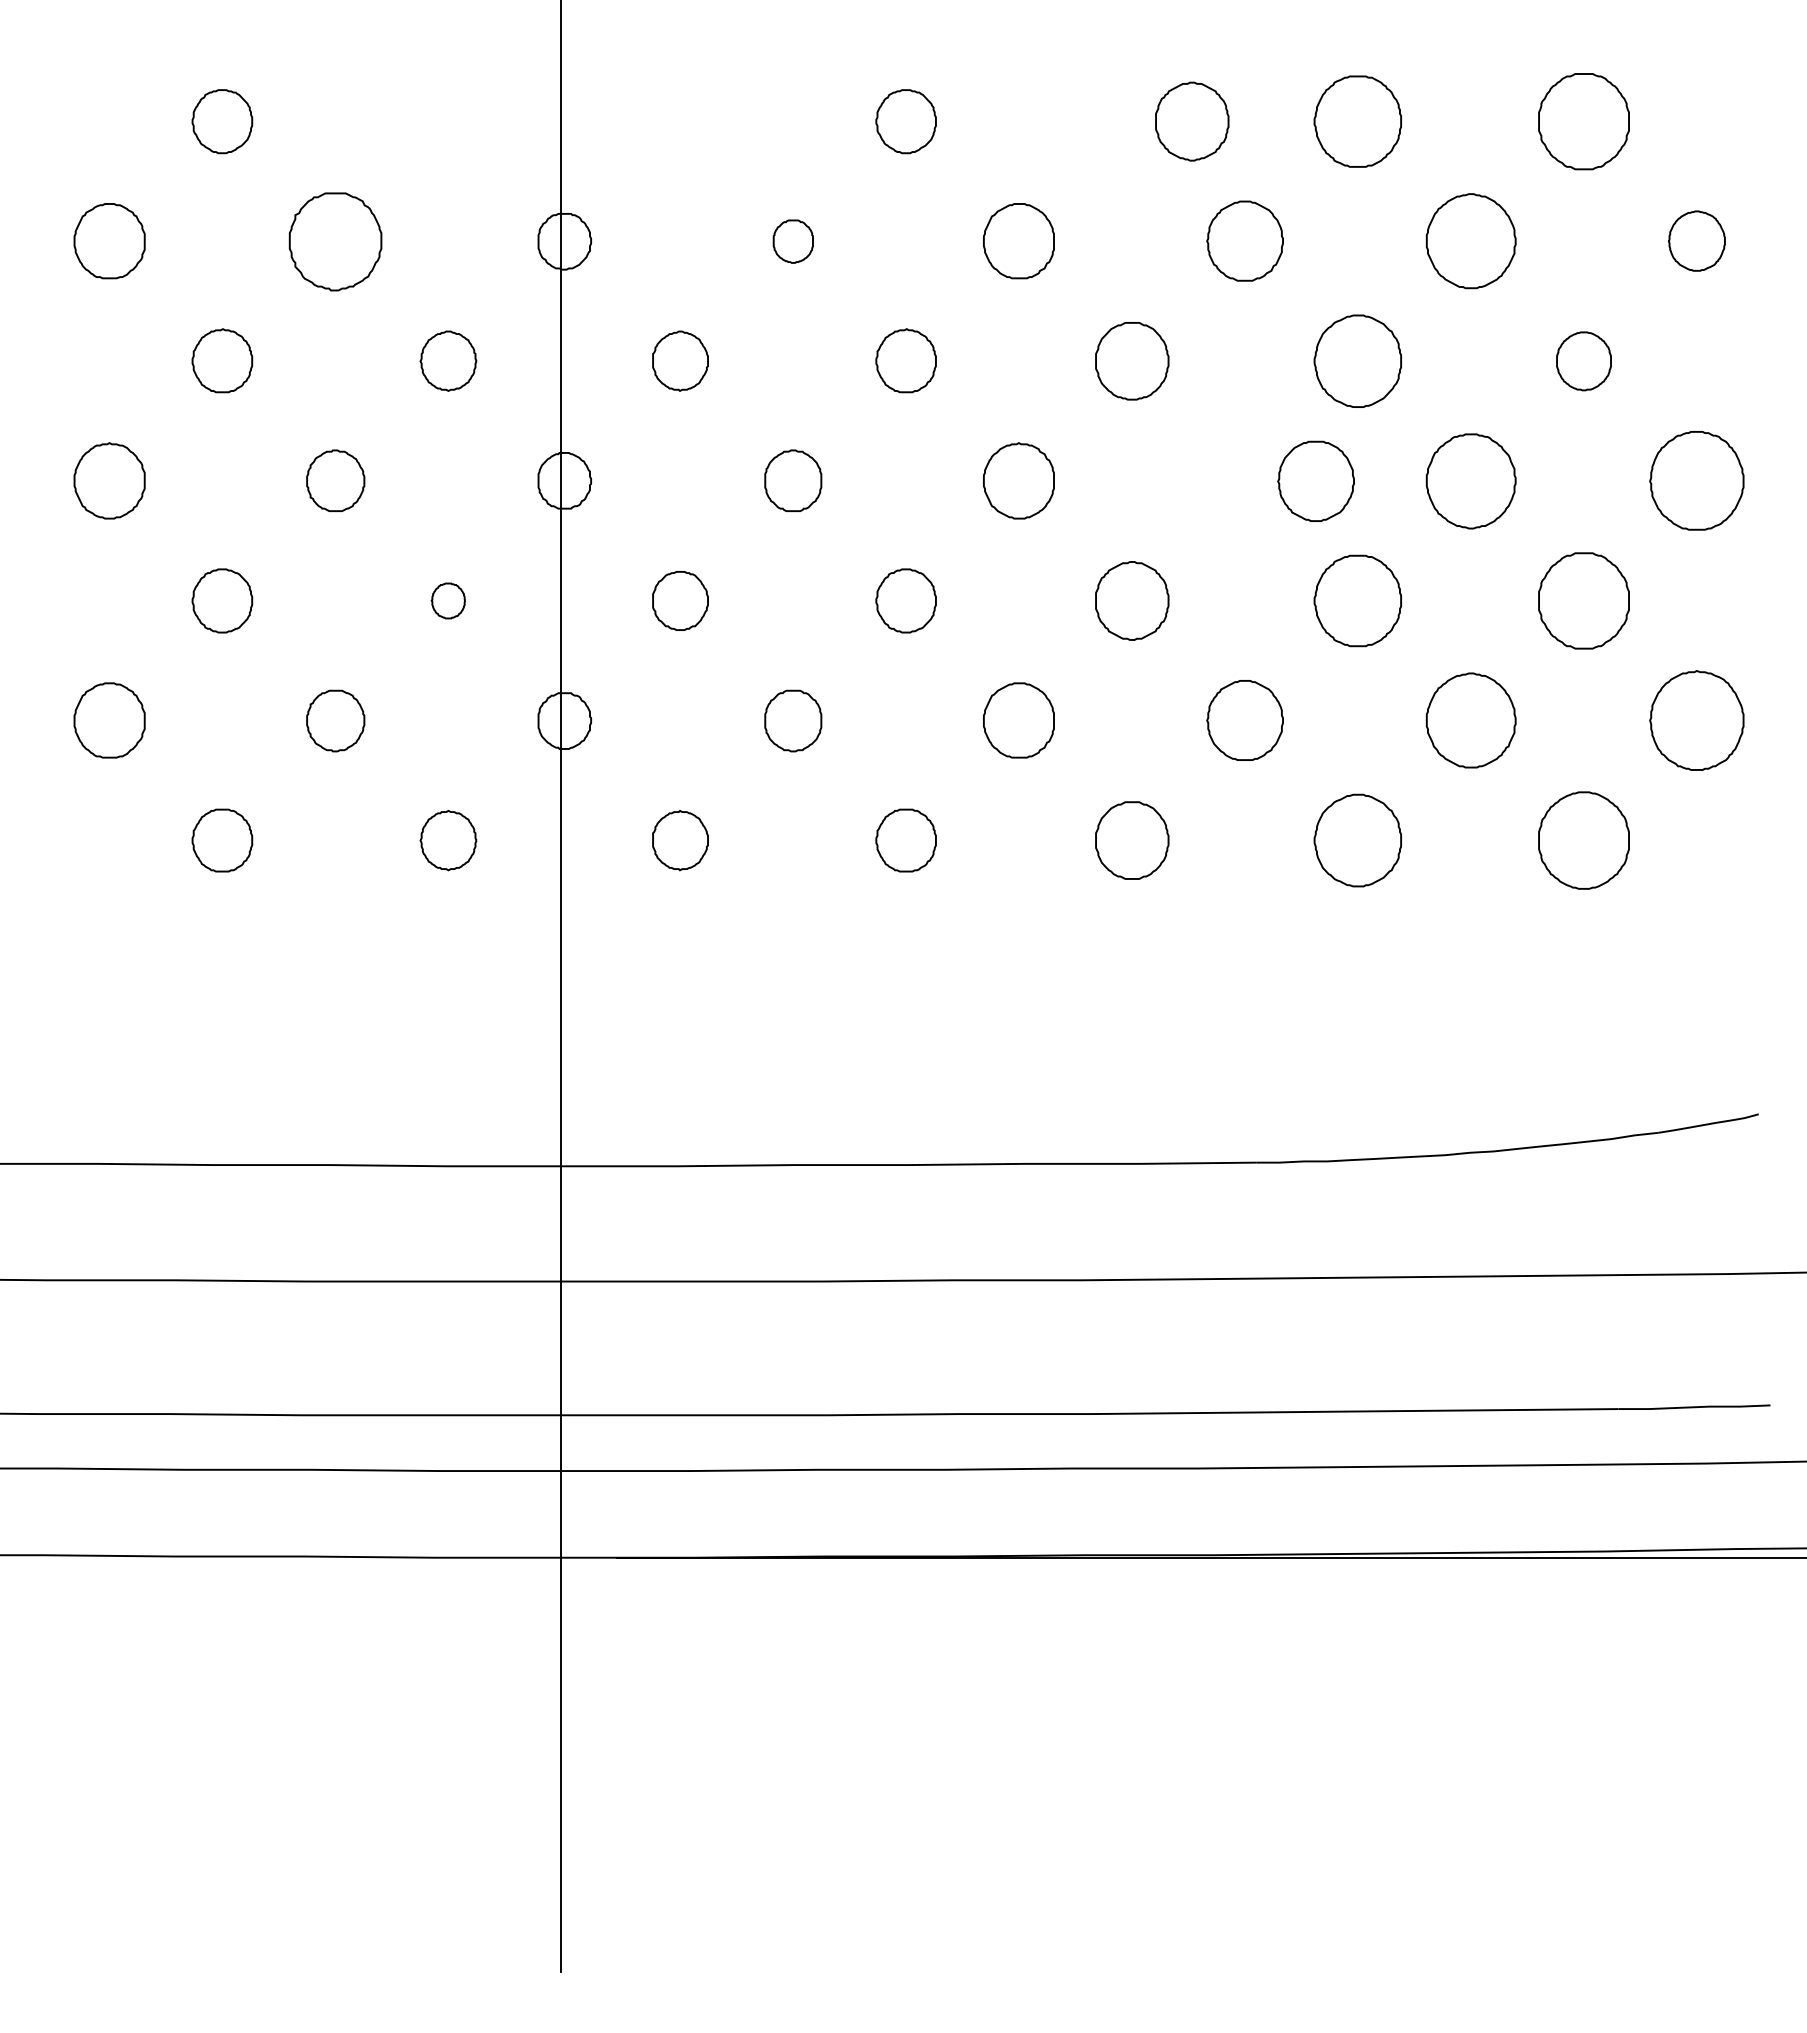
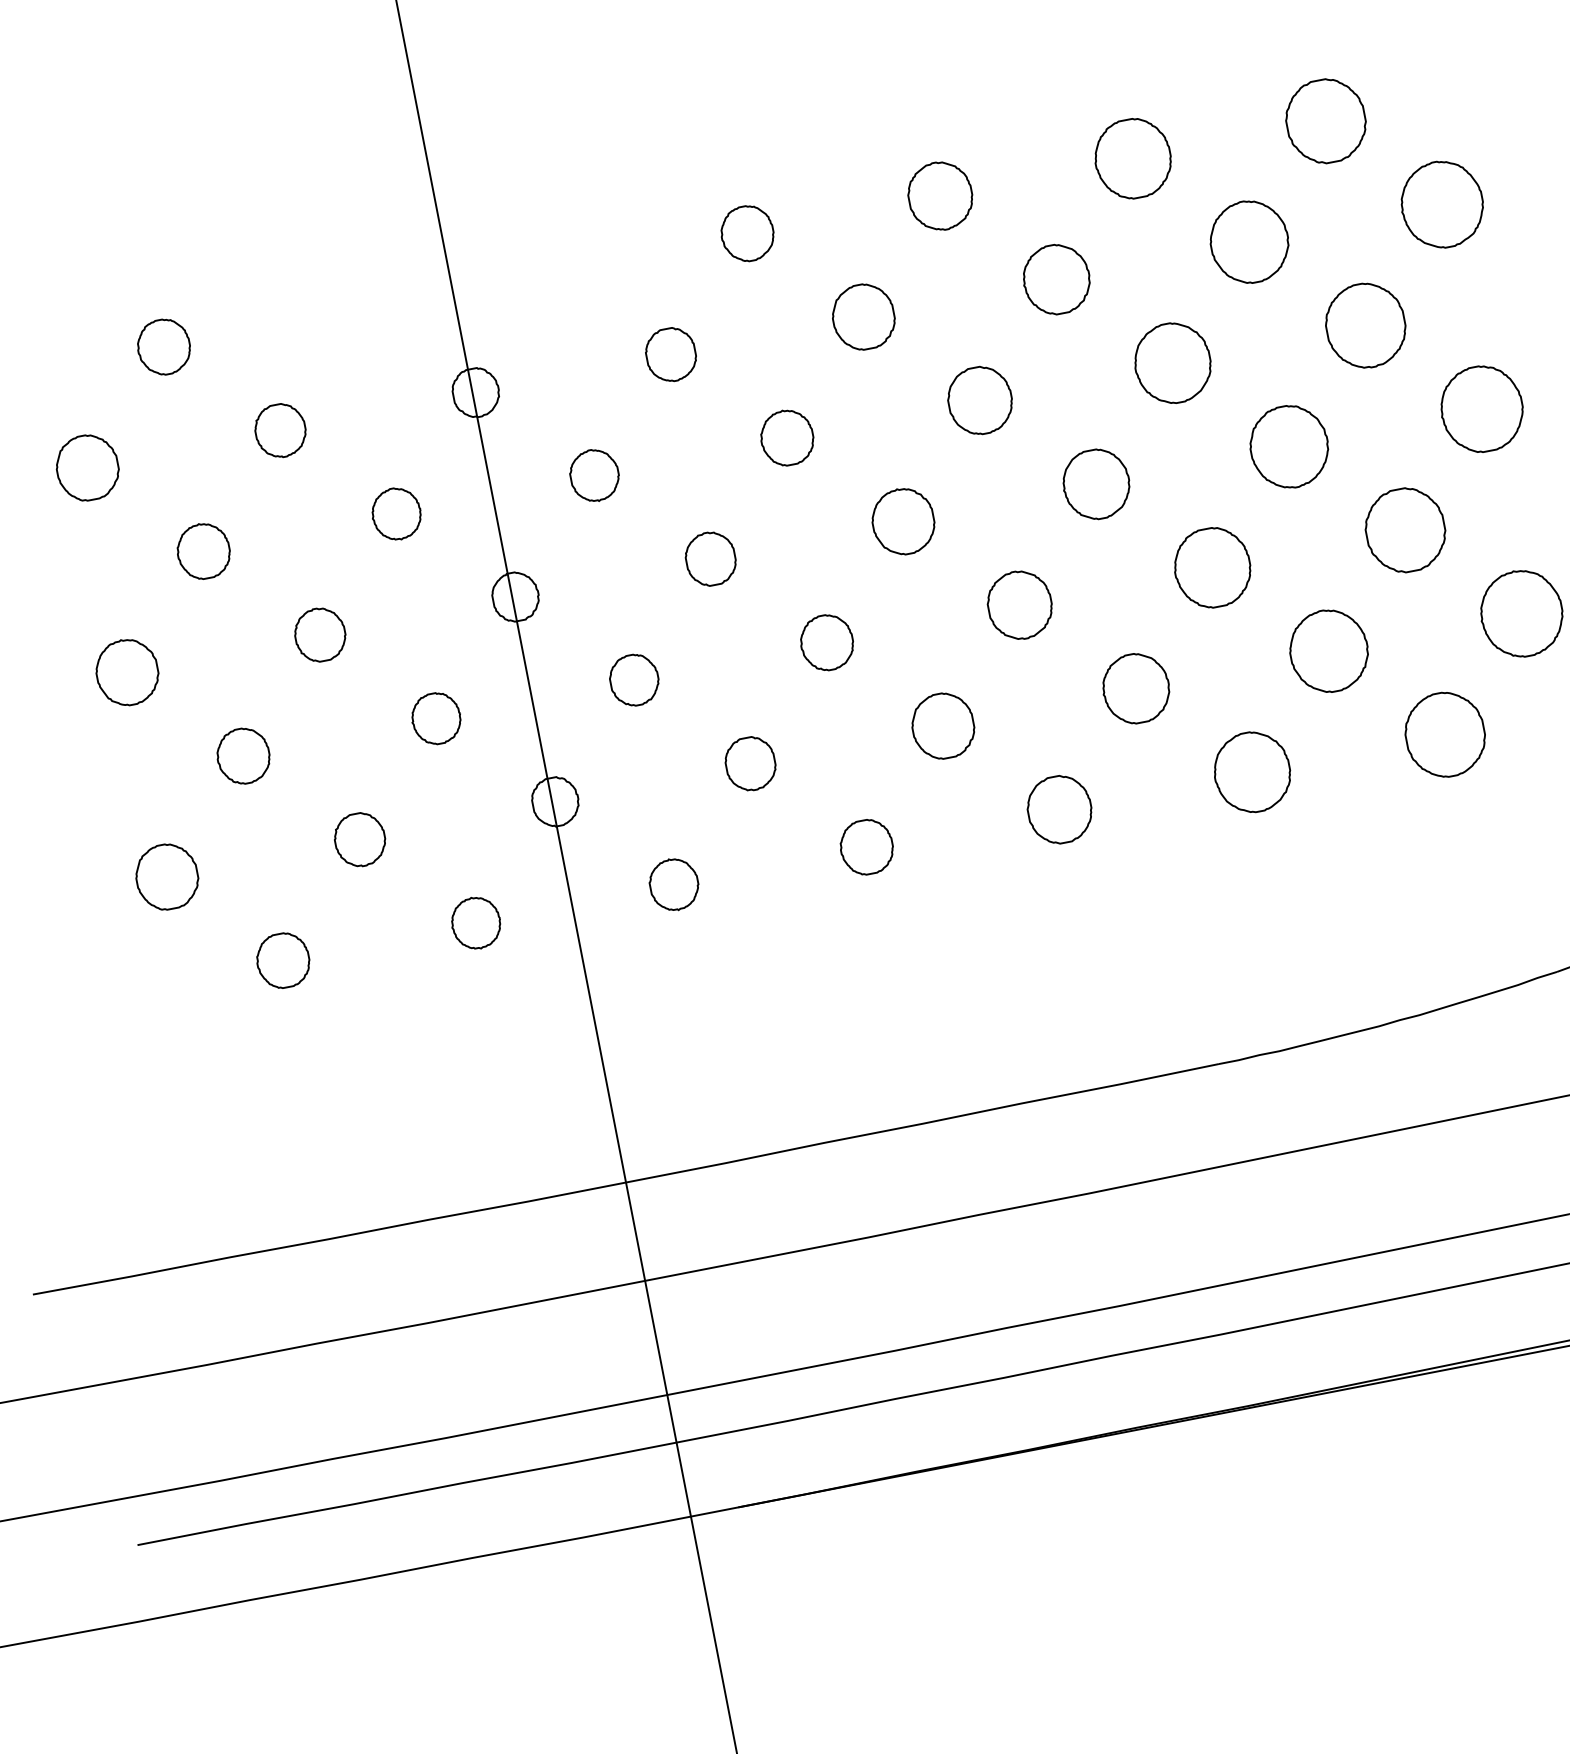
part: (1192, 121) -> (940, 196), moved
part: (1696, 240) -> (1441, 204), size x1.67
part: (335, 241) -> (280, 430), size x0.62
part: (793, 241) -> (671, 354), size x1.43
part: (1583, 361) -> (1365, 326), size x1.67
part: (1315, 480) -> (1095, 483), moved
part: (448, 600) -> (436, 718), size x1.67

